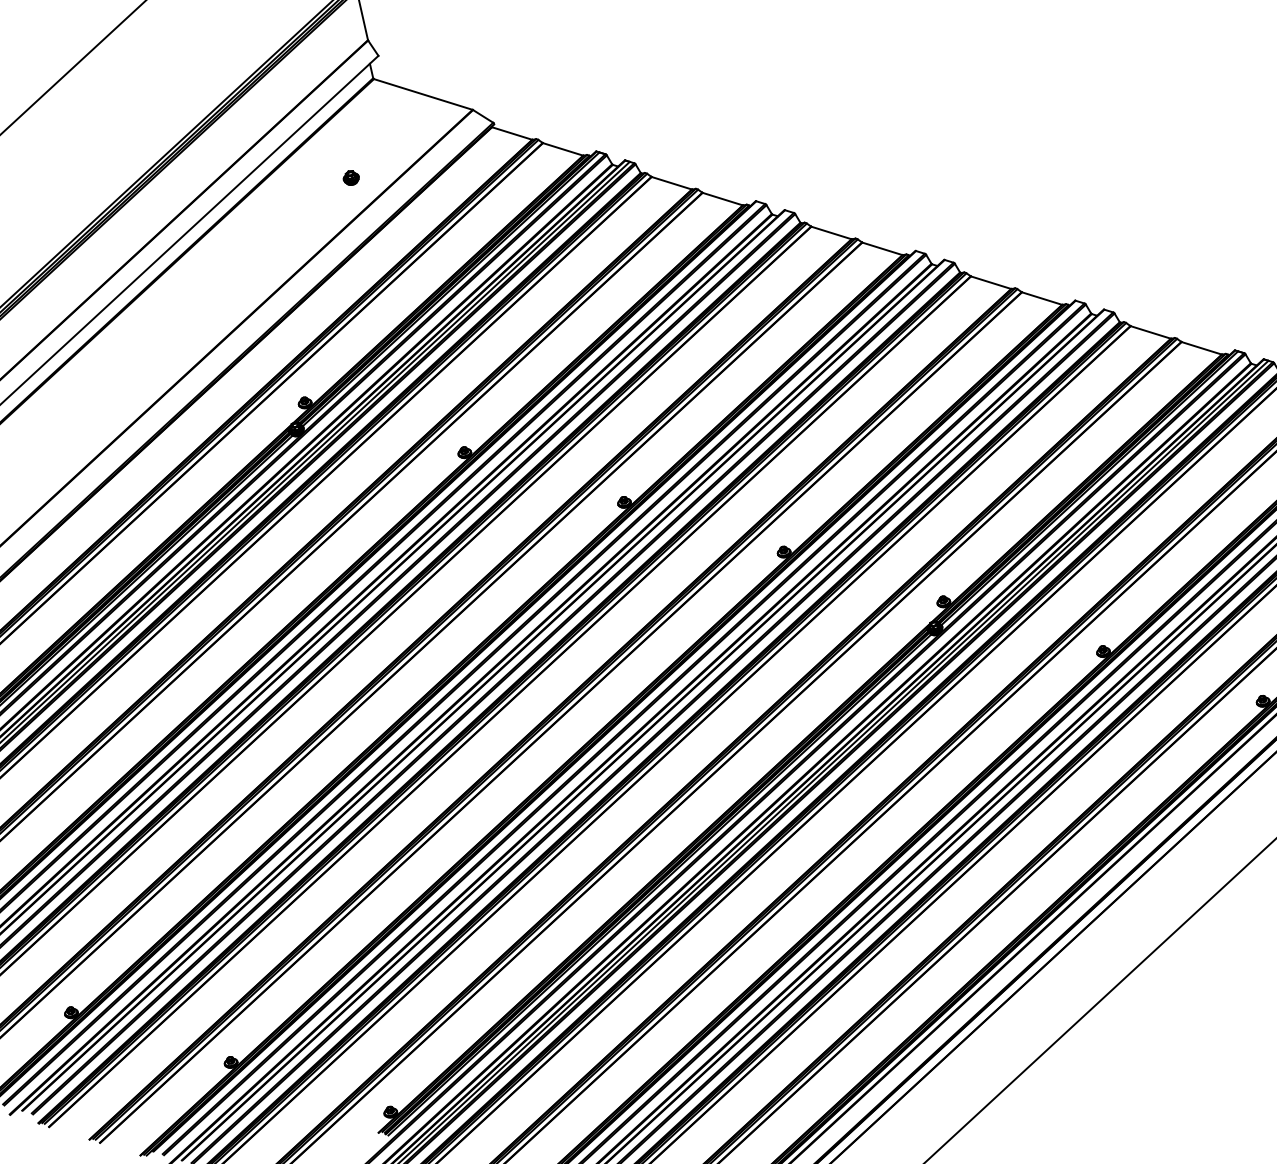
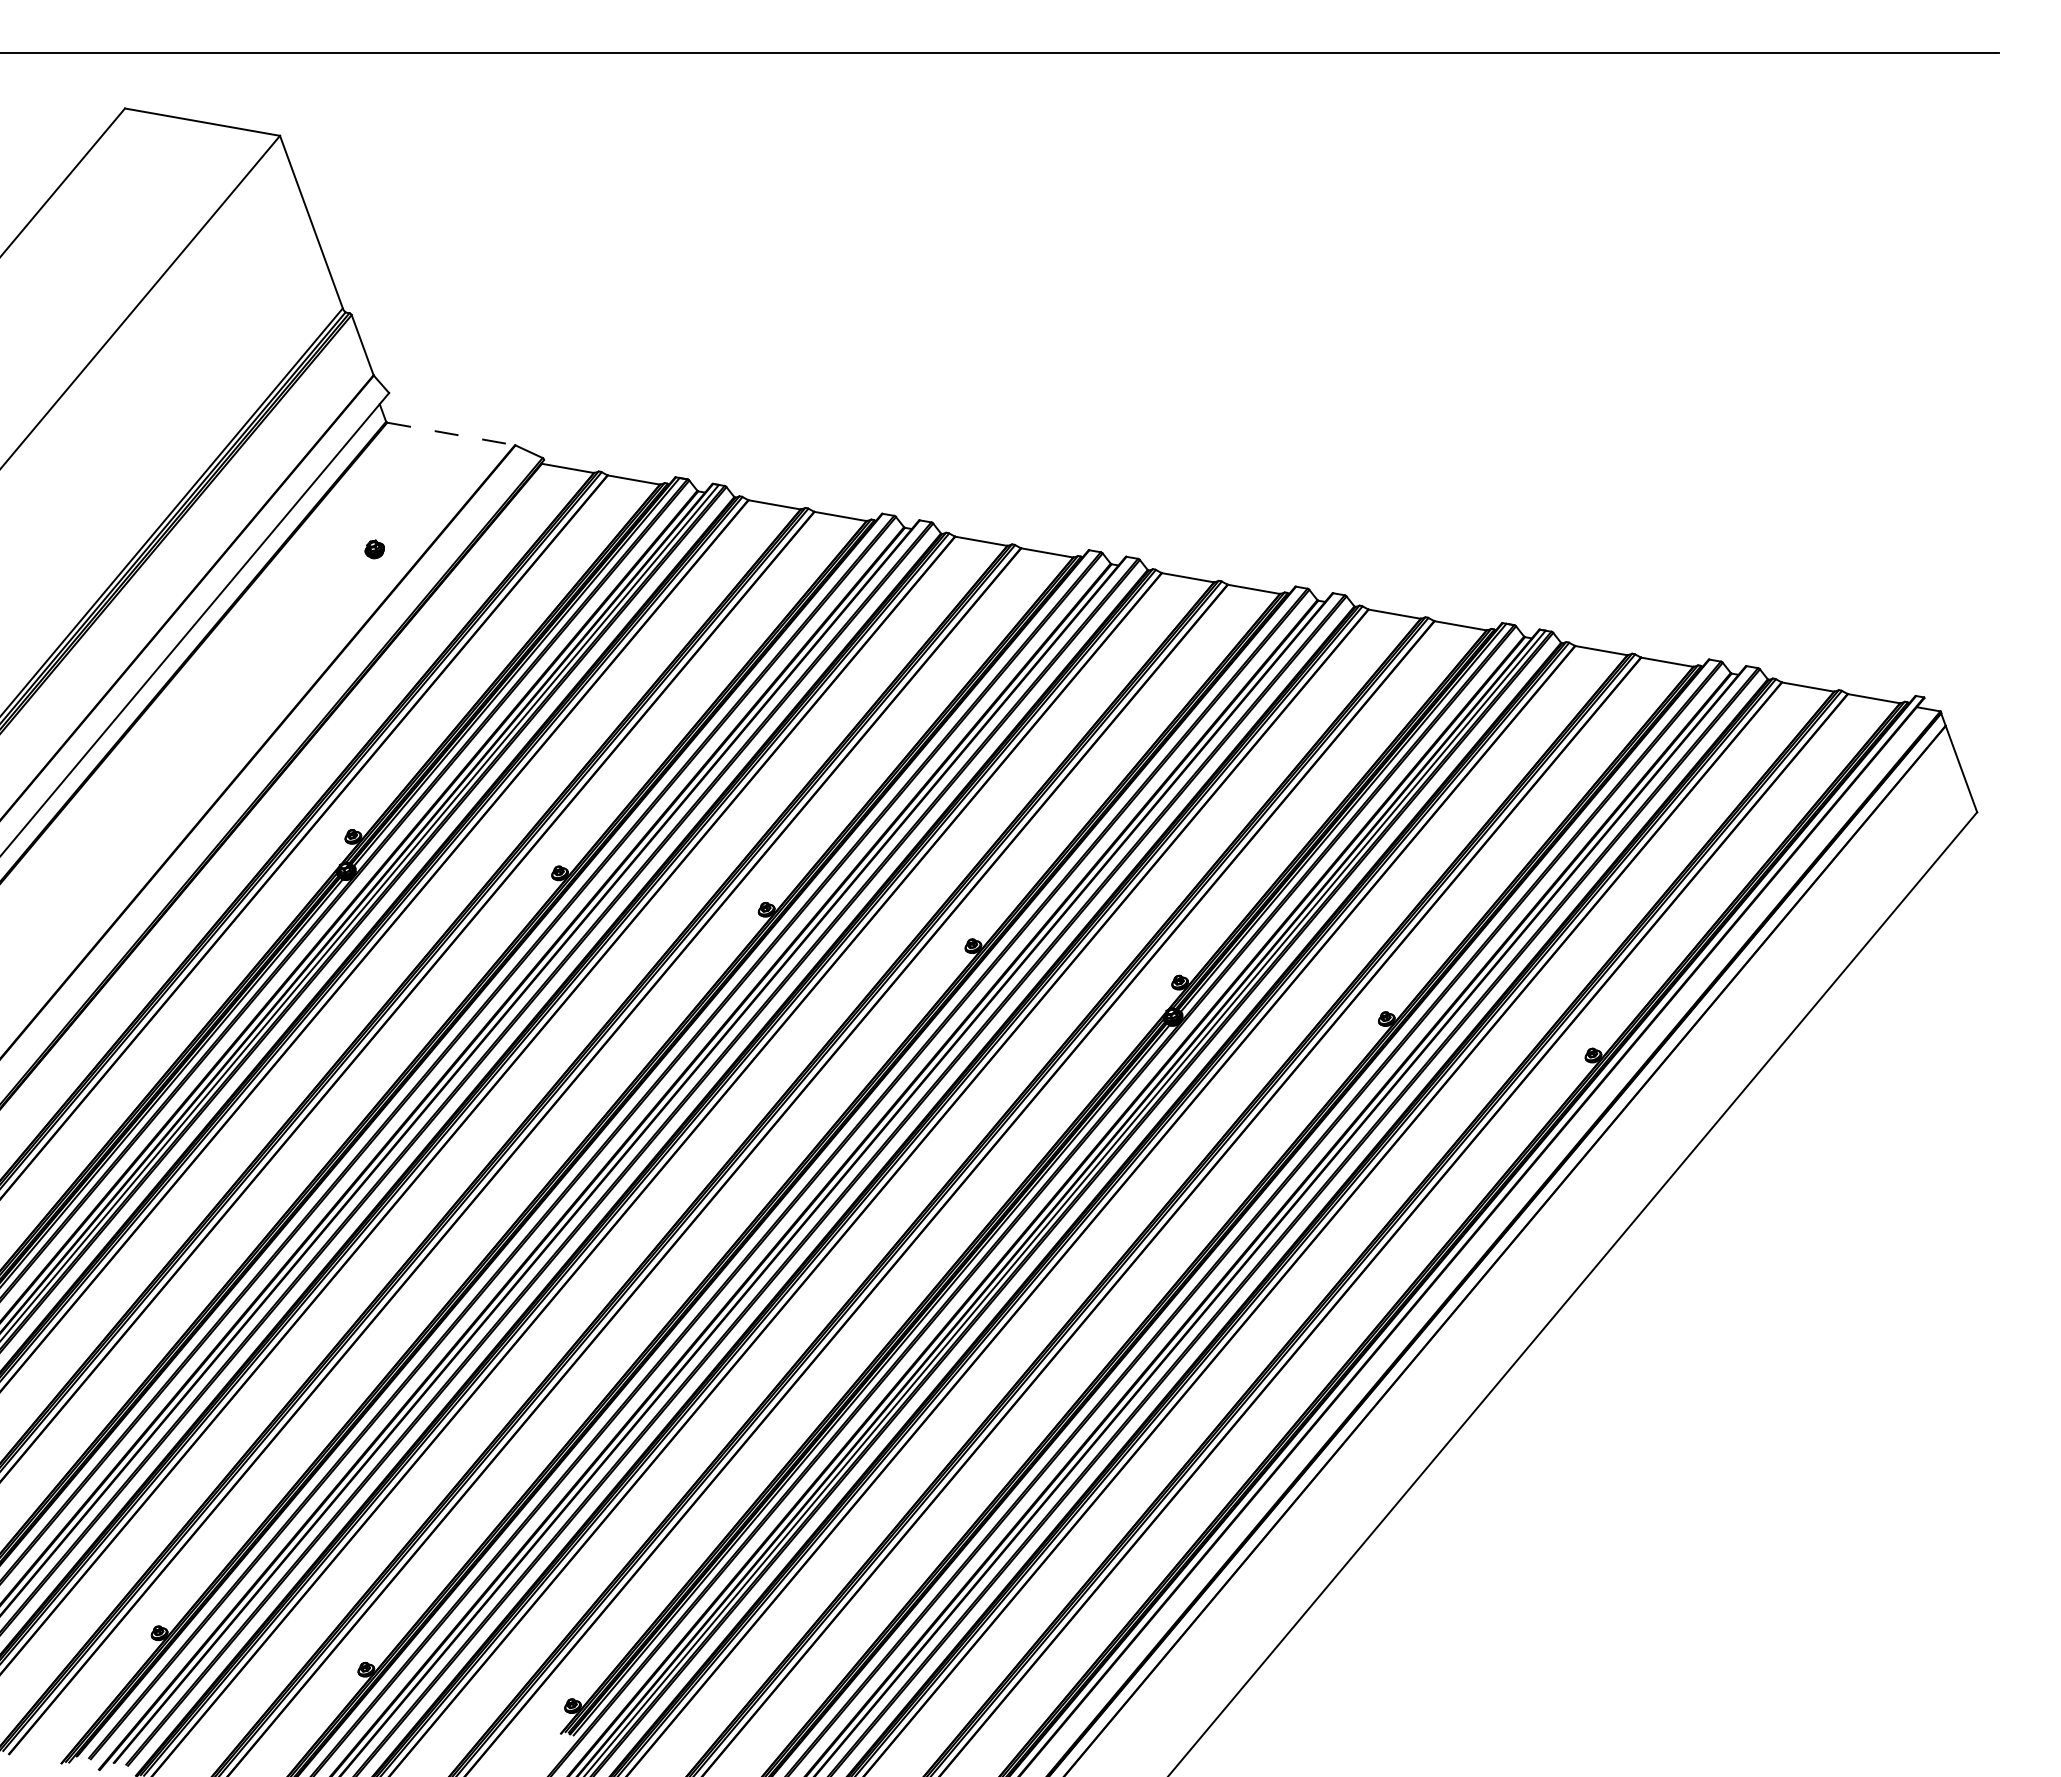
line: (423, 94) -> (451, 433), solid -> dashed

